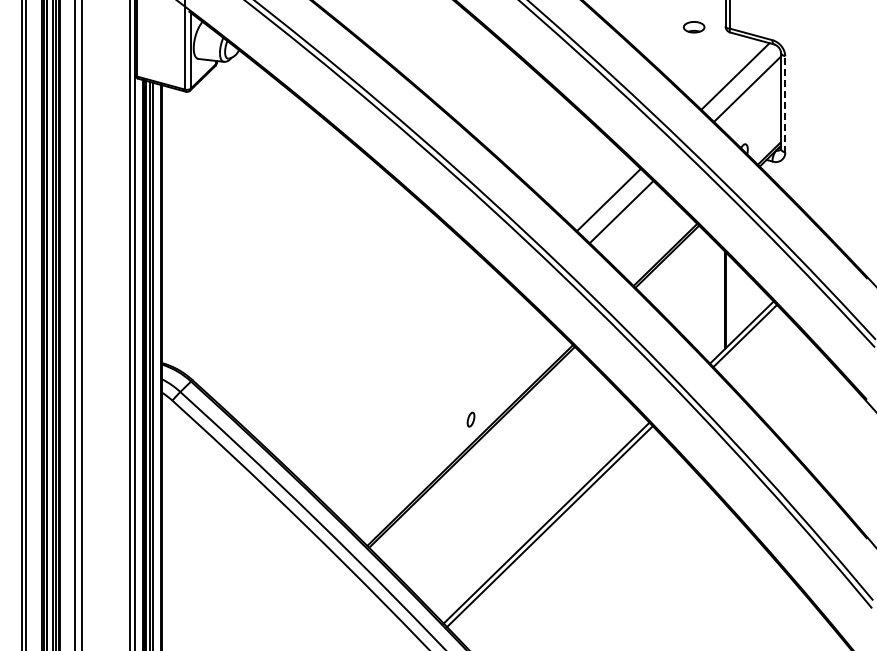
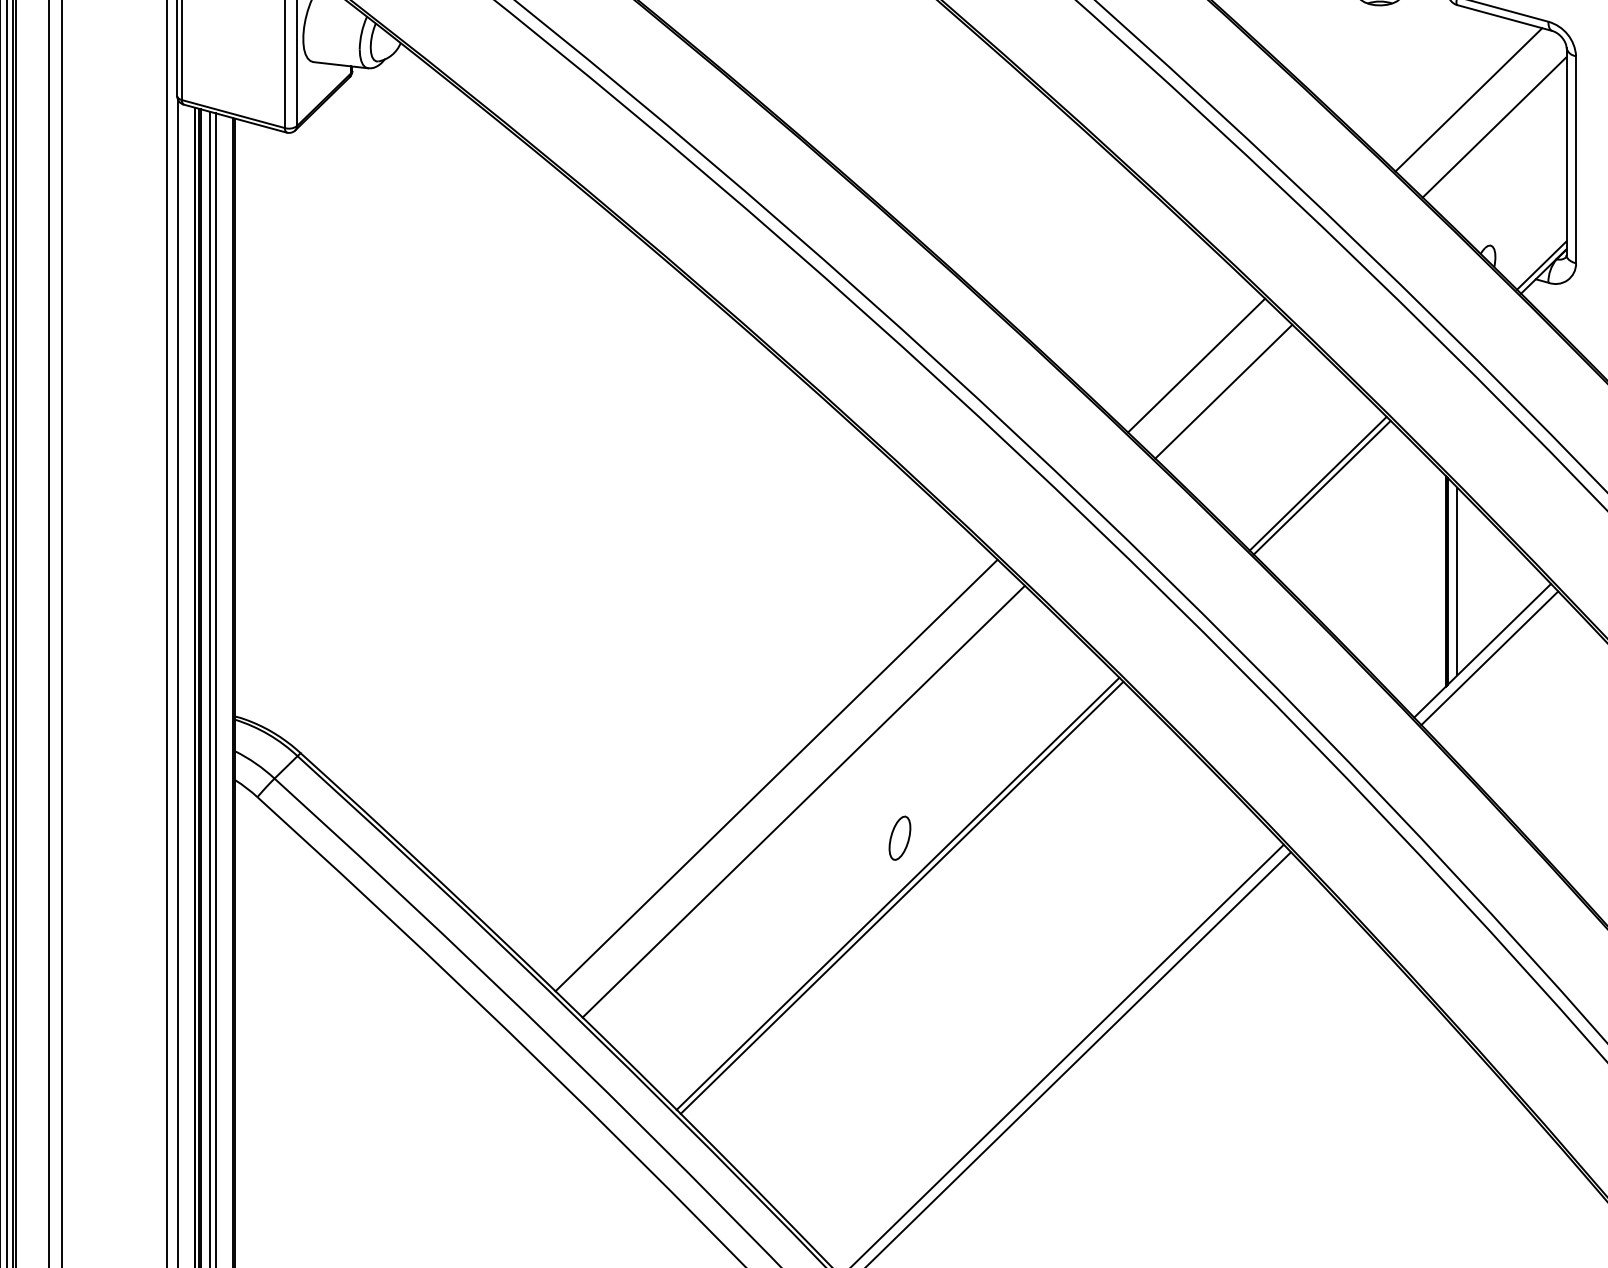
line: (785, 103) -> (1576, 157), dashed -> solid
line: (730, 300) -> (1458, 581), added
line: (413, 390) -> (776, 775), added
line: (426, 402) -> (804, 801), added
part: (470, 419) -> (898, 837), size x1.43

